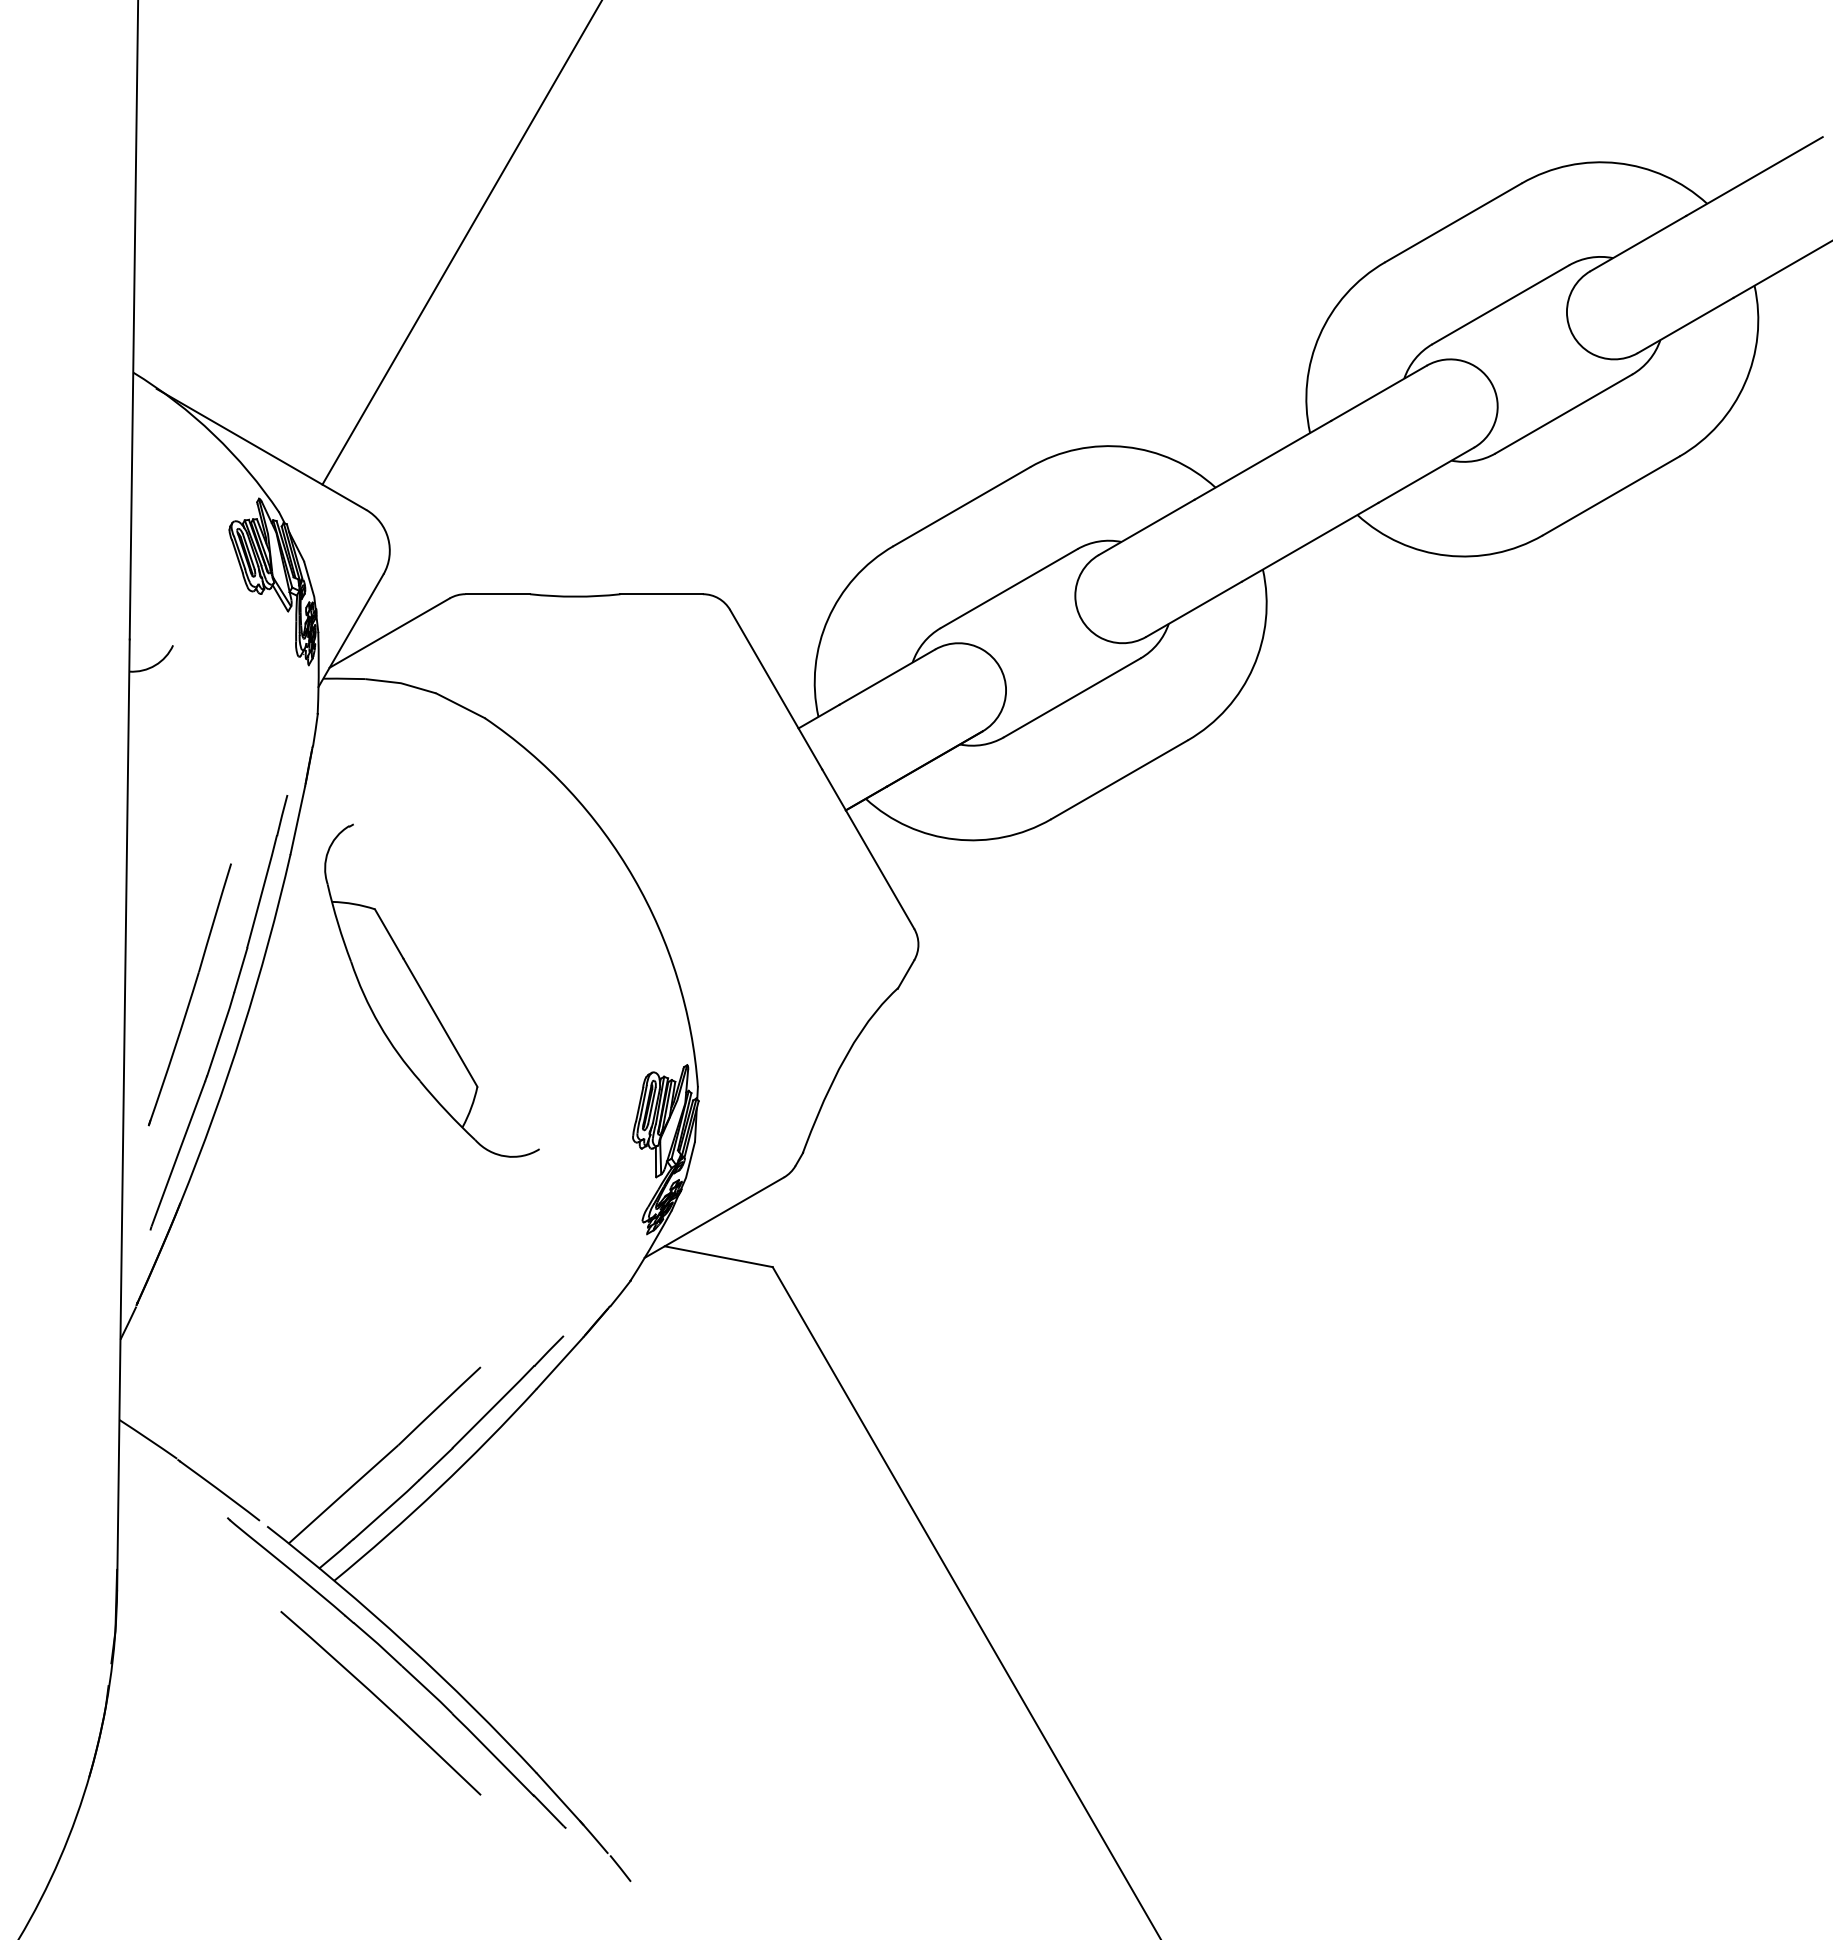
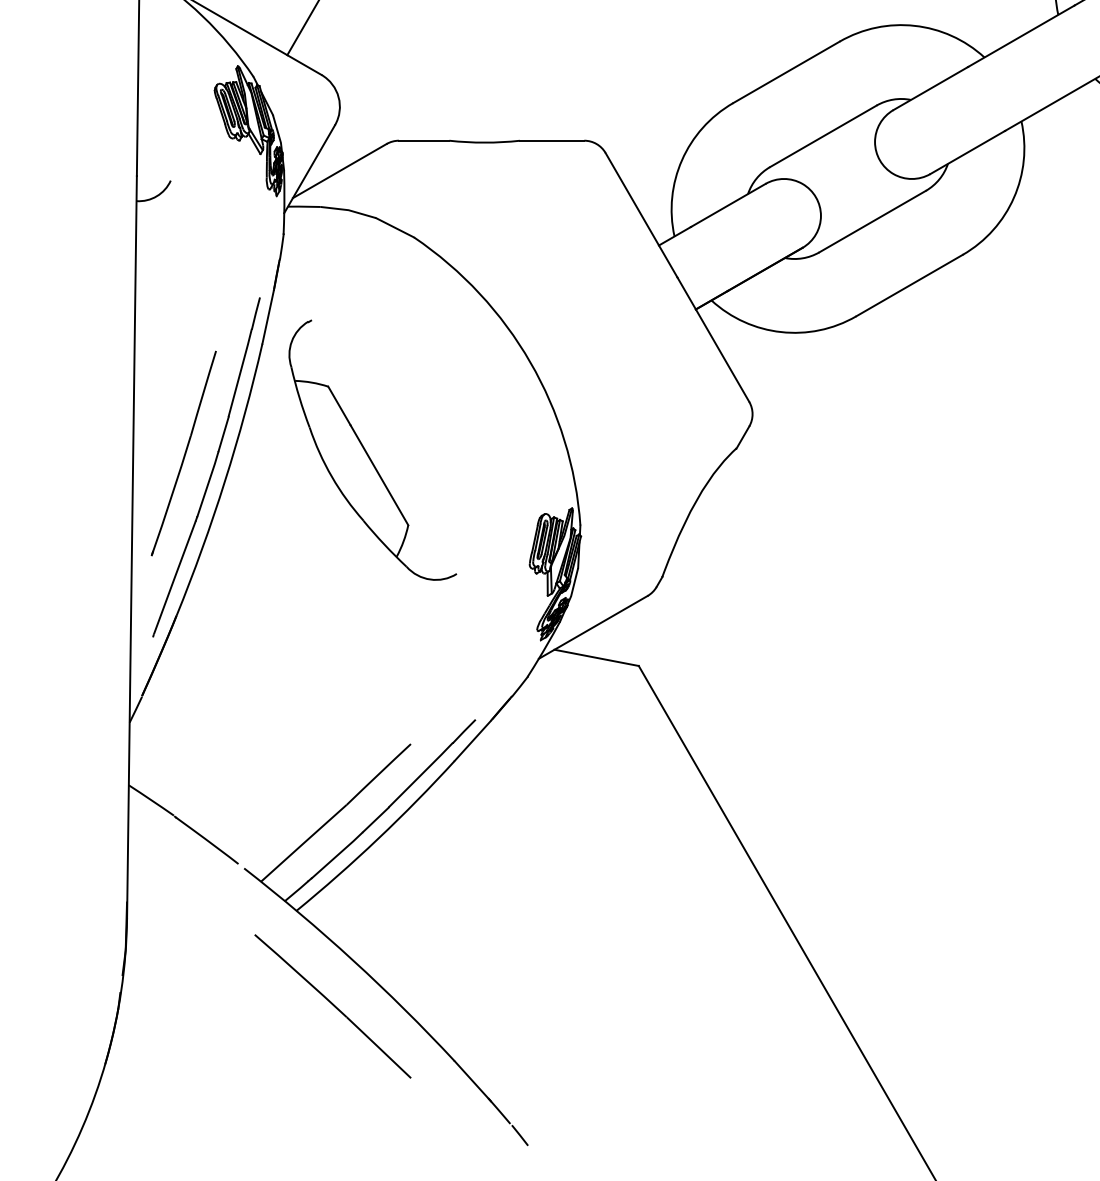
part: (400, 1666) -> (348, 977), removed

